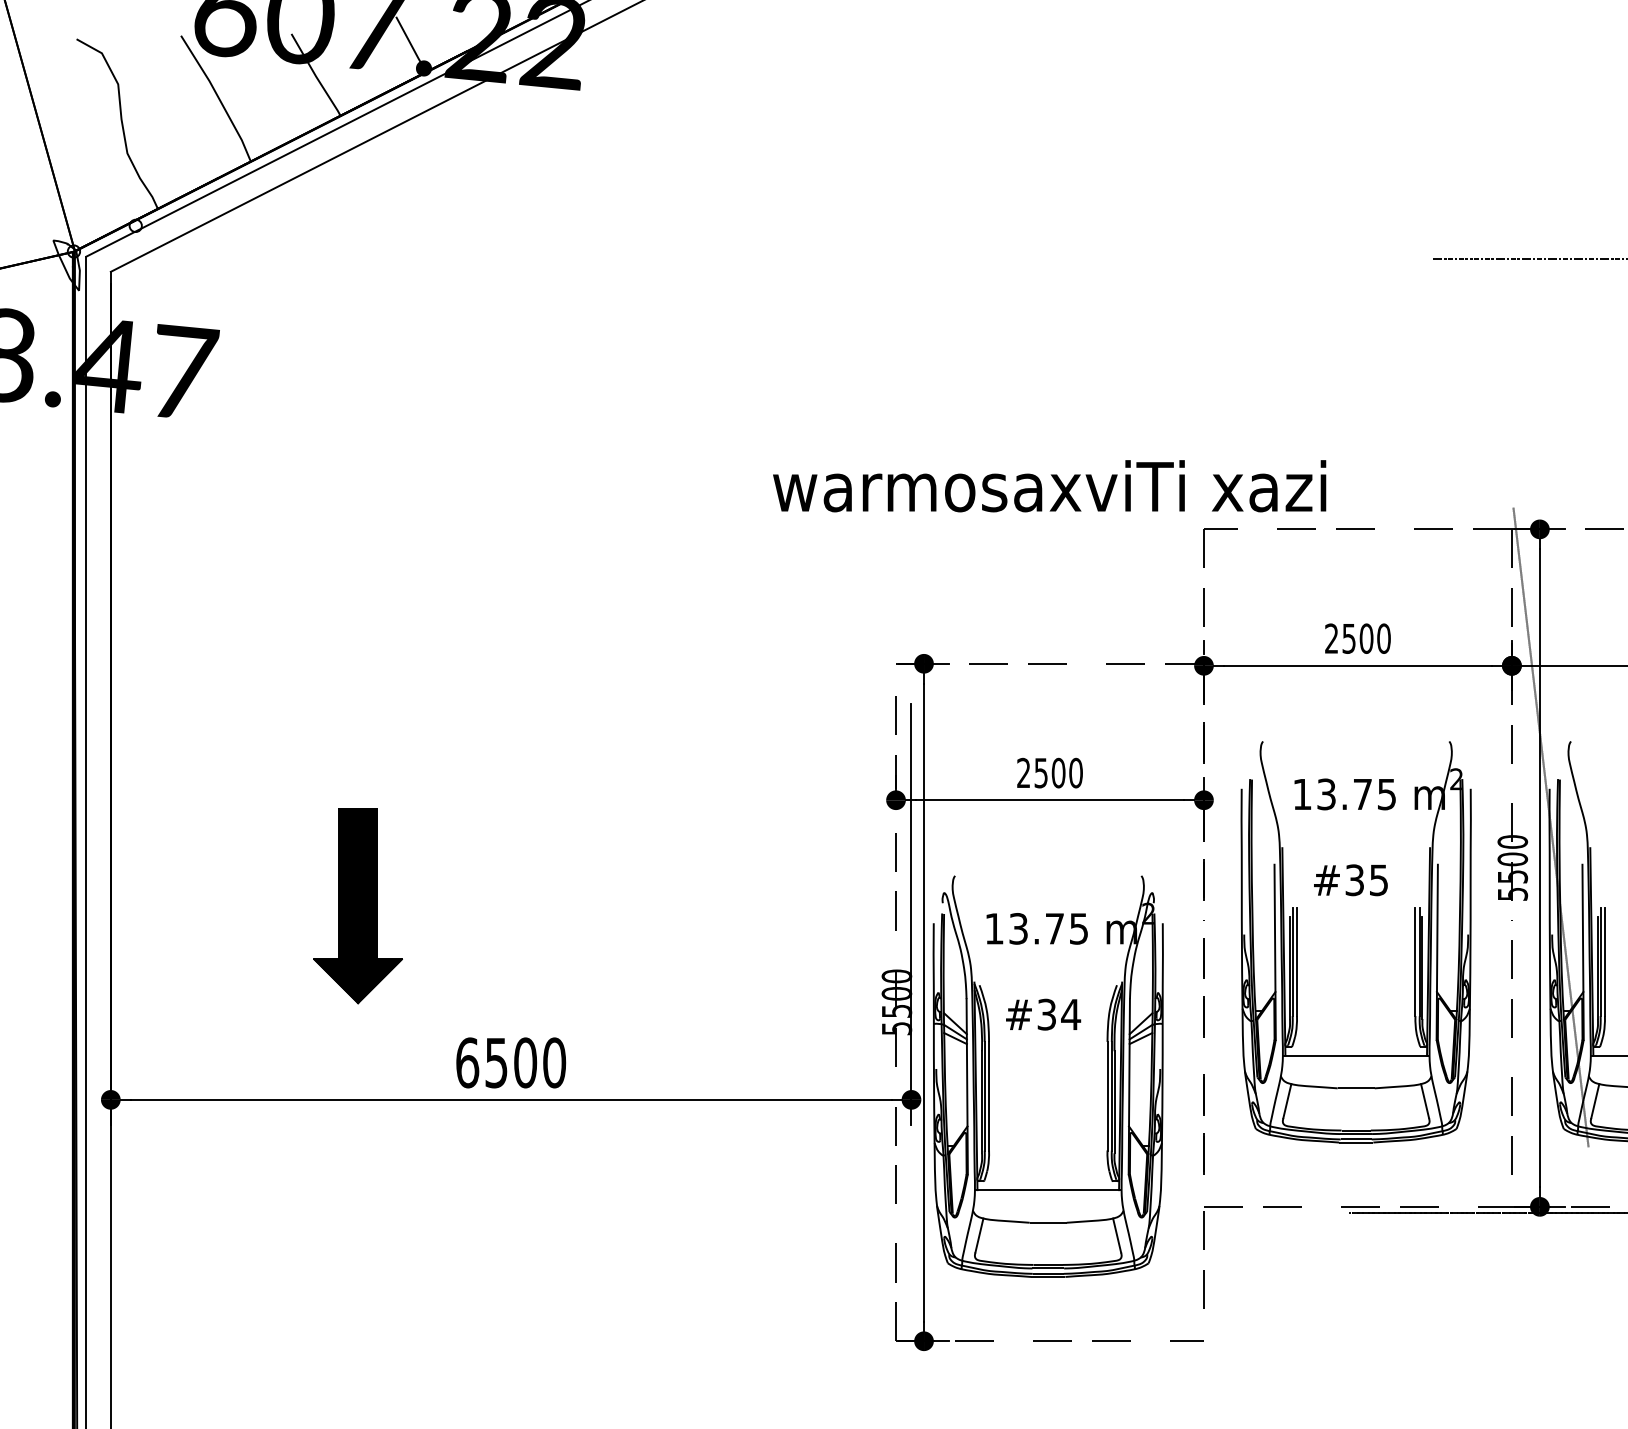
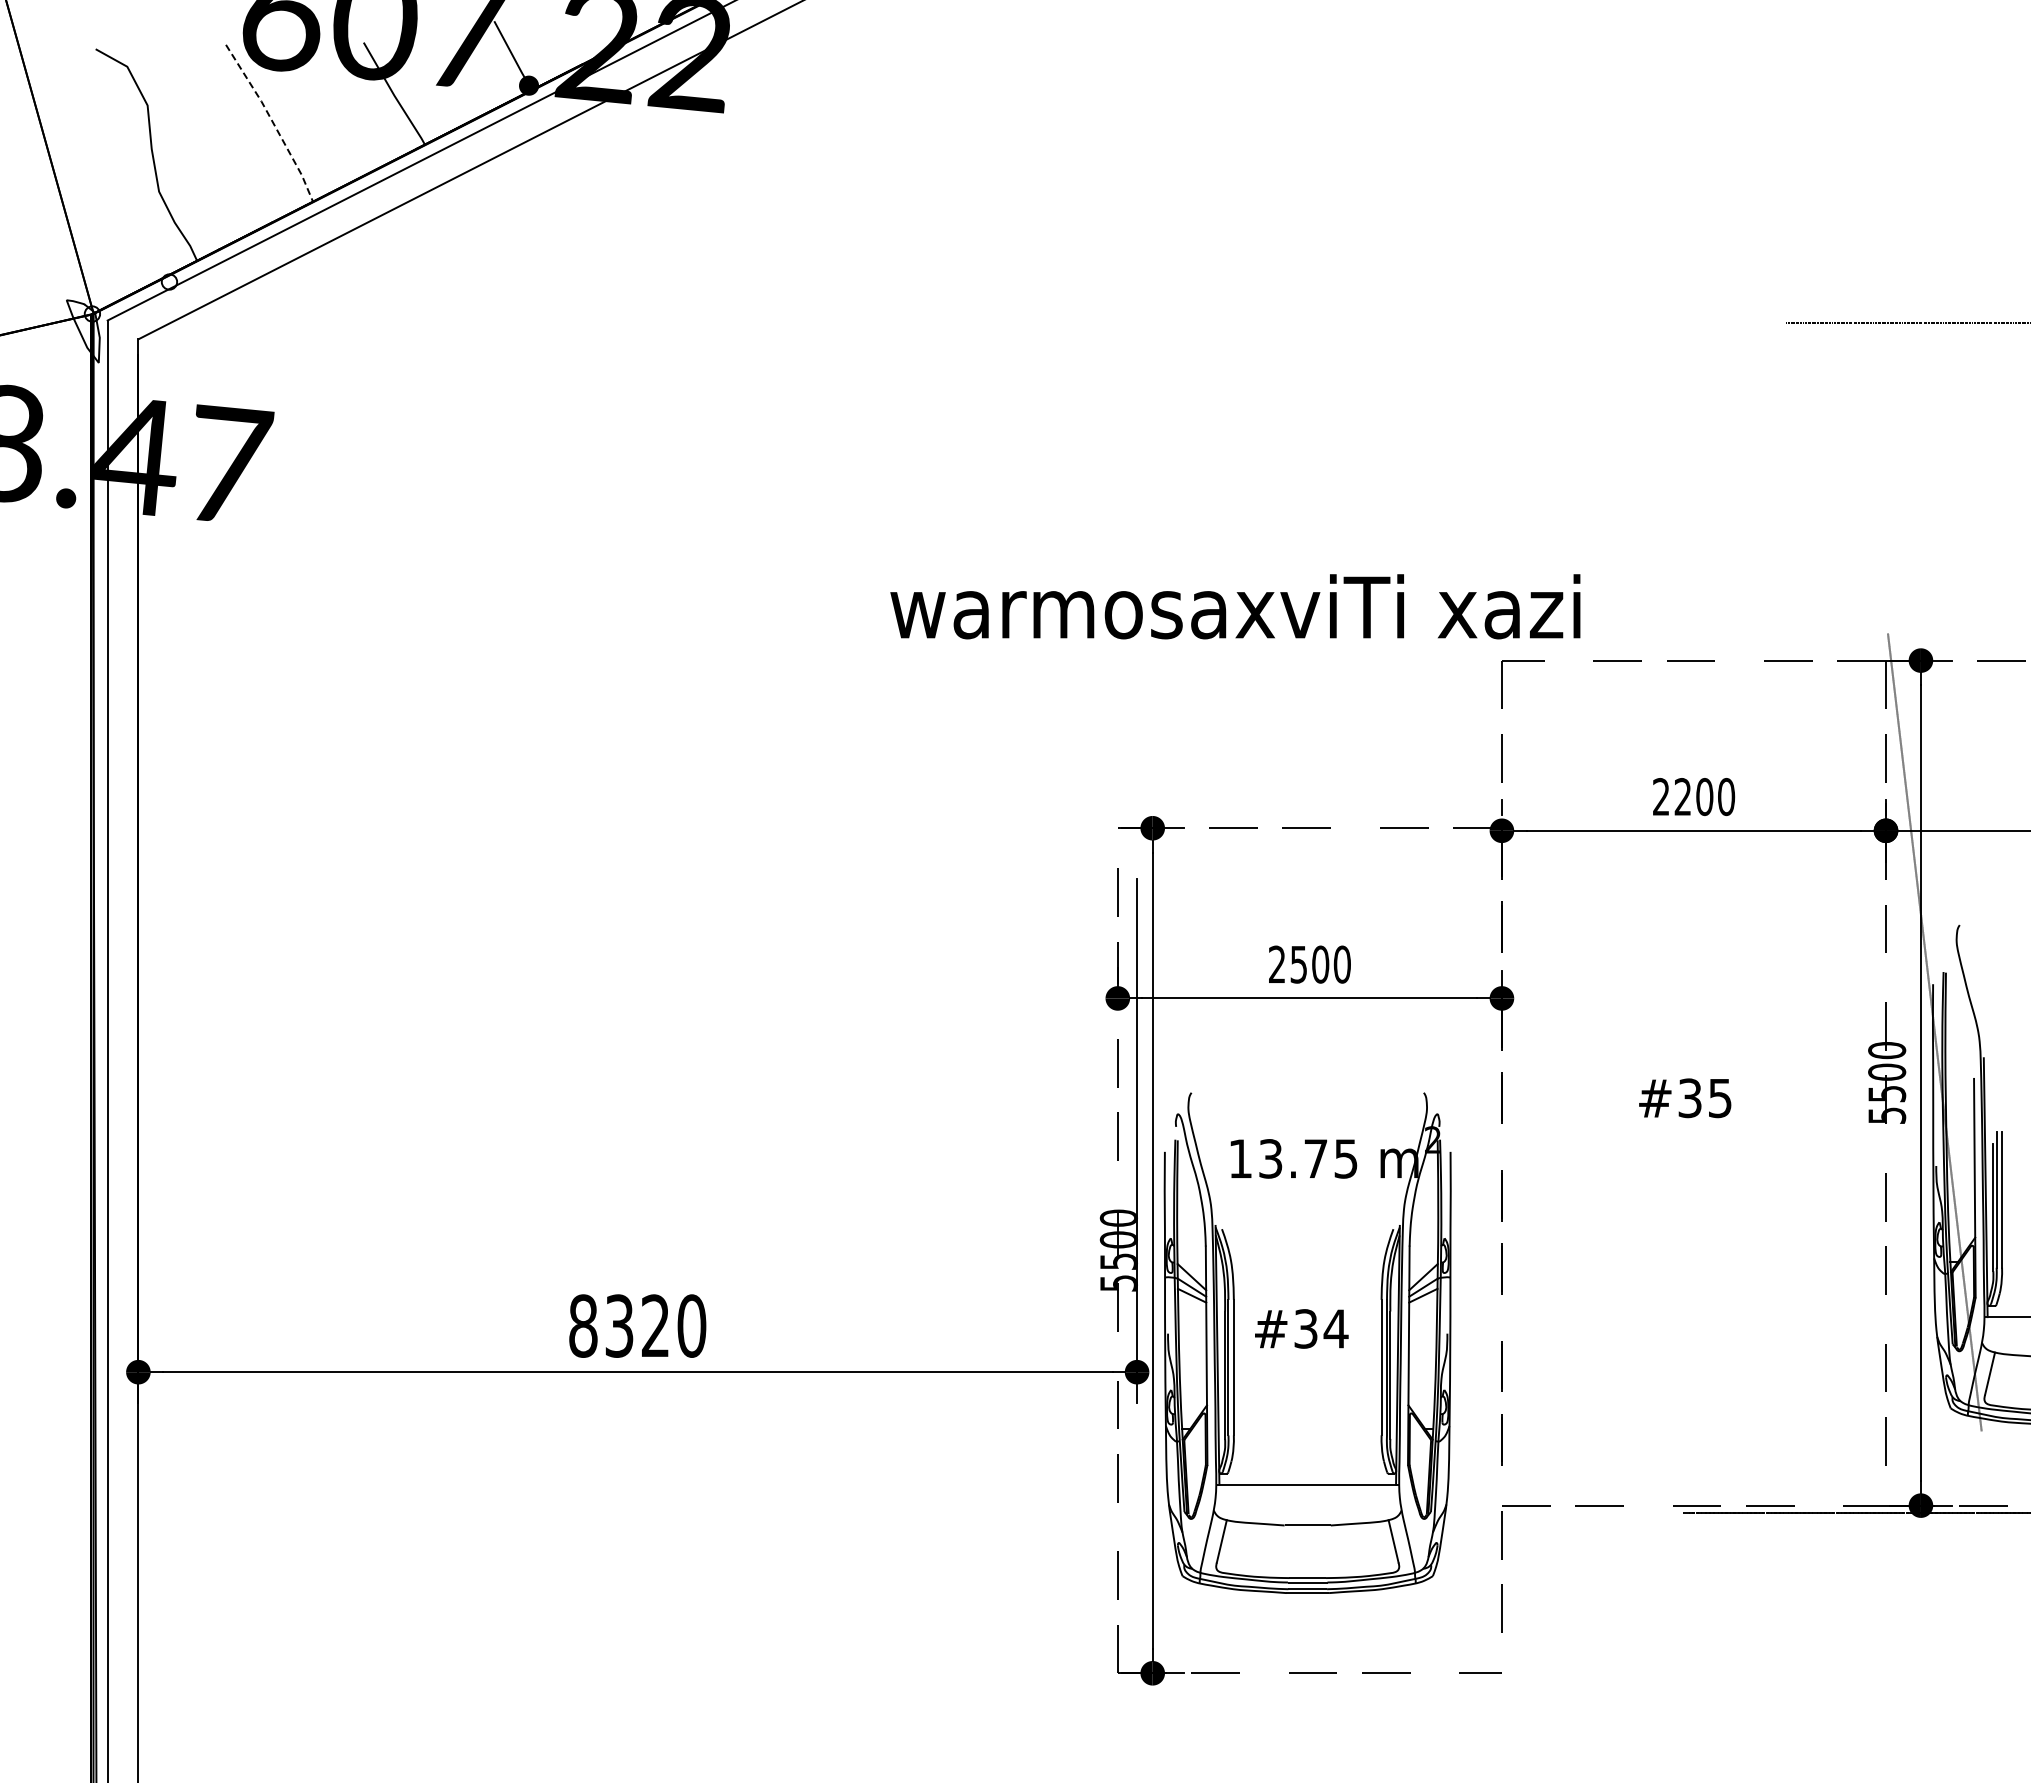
line: (218, 97) -> (272, 122), solid -> dashed
text: (1049, 486) -> (1235, 606), moved
text: (1348, 639) -> (1682, 797), 2500 -> 2200
part: (357, 906) -> (446, 1130), removed
part: (1297, 942) -> (1618, 1175), removed
text: (1043, 1014) -> (1301, 1328), moved
text: (496, 1062) -> (619, 1325), 6500 -> 8320

